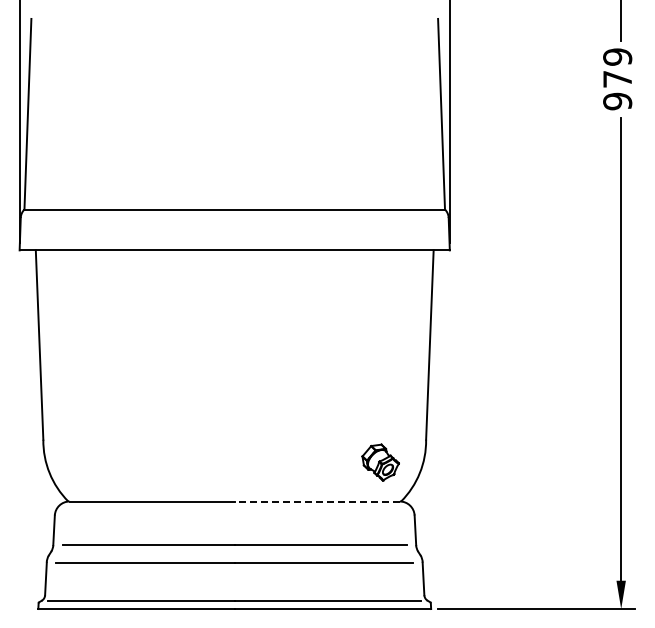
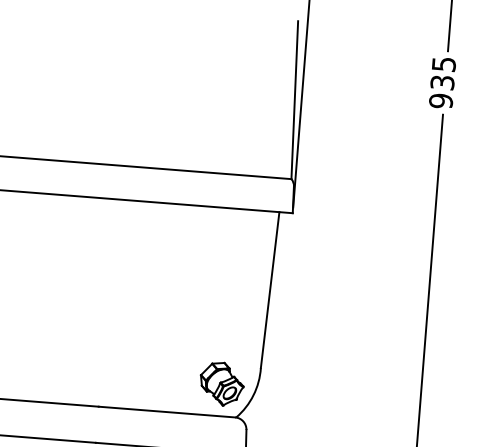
text: (617, 67) -> (443, 72), 979 -> 935
part: (380, 462) -> (221, 383), size x1.43
line: (317, 501) -> (167, 412), dashed -> solid

